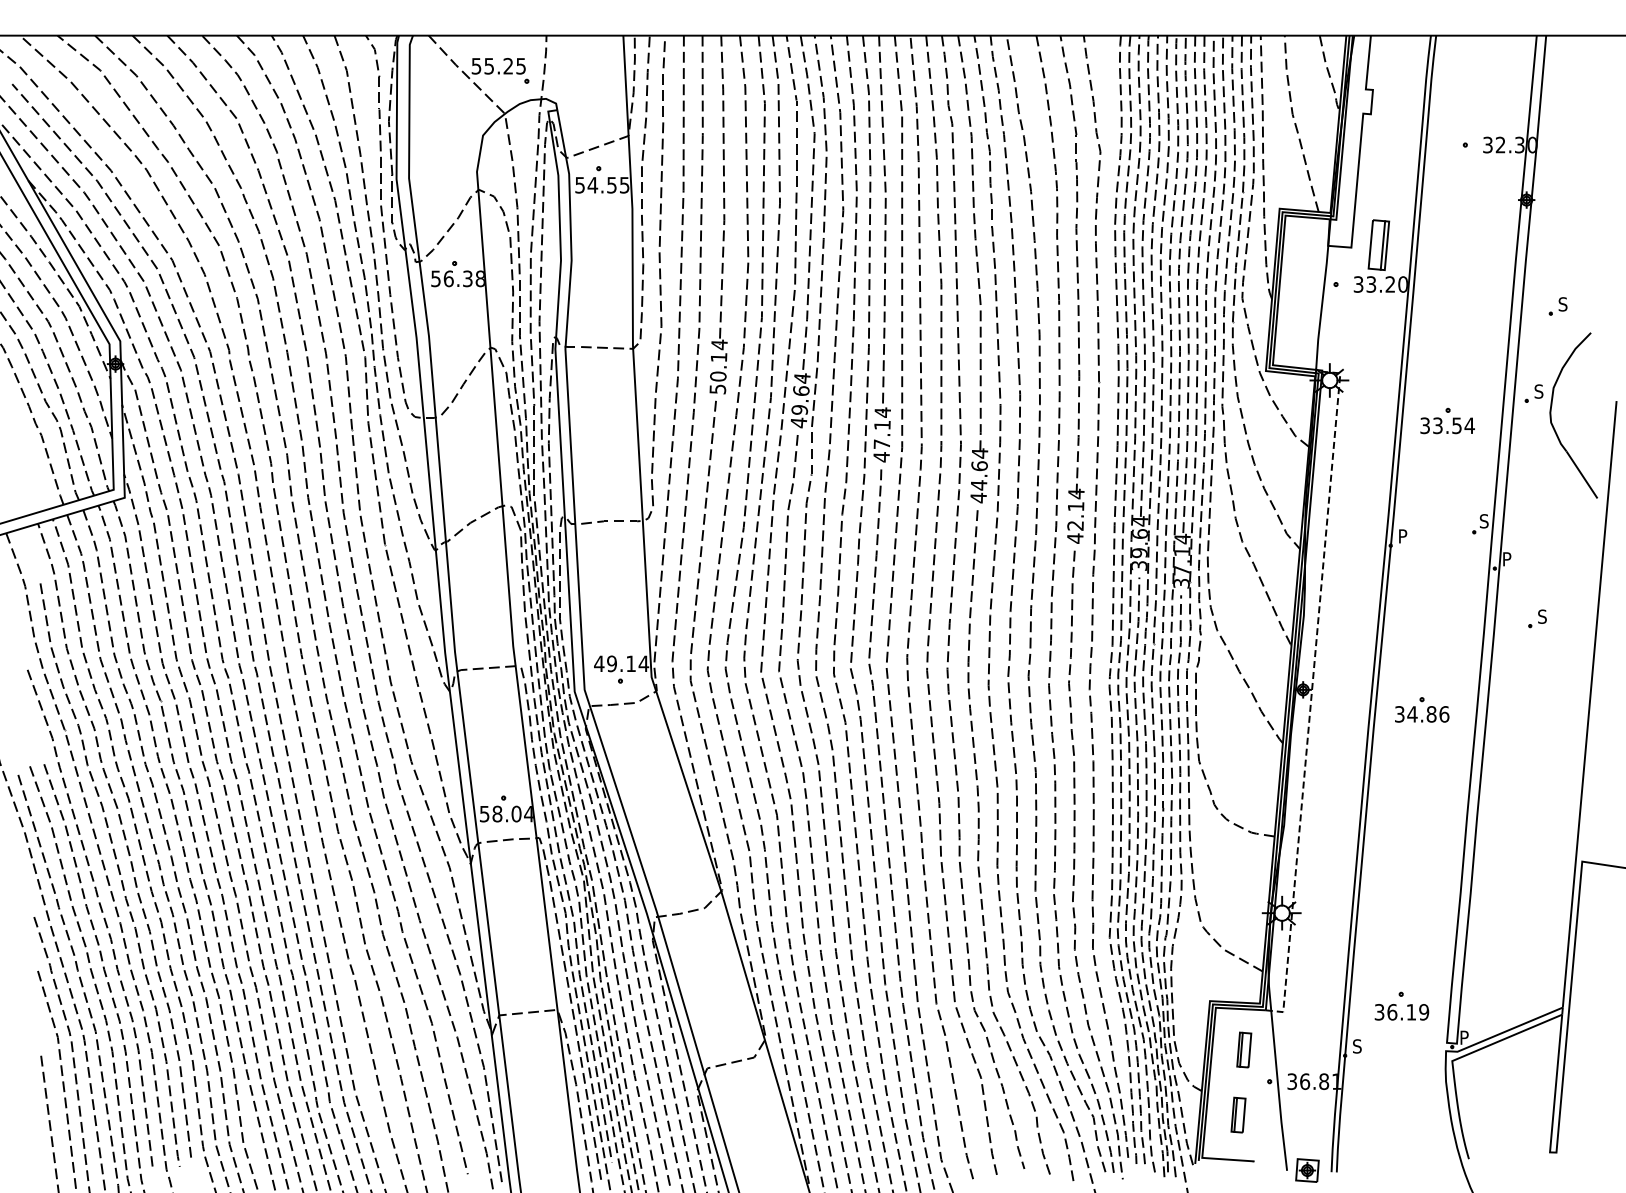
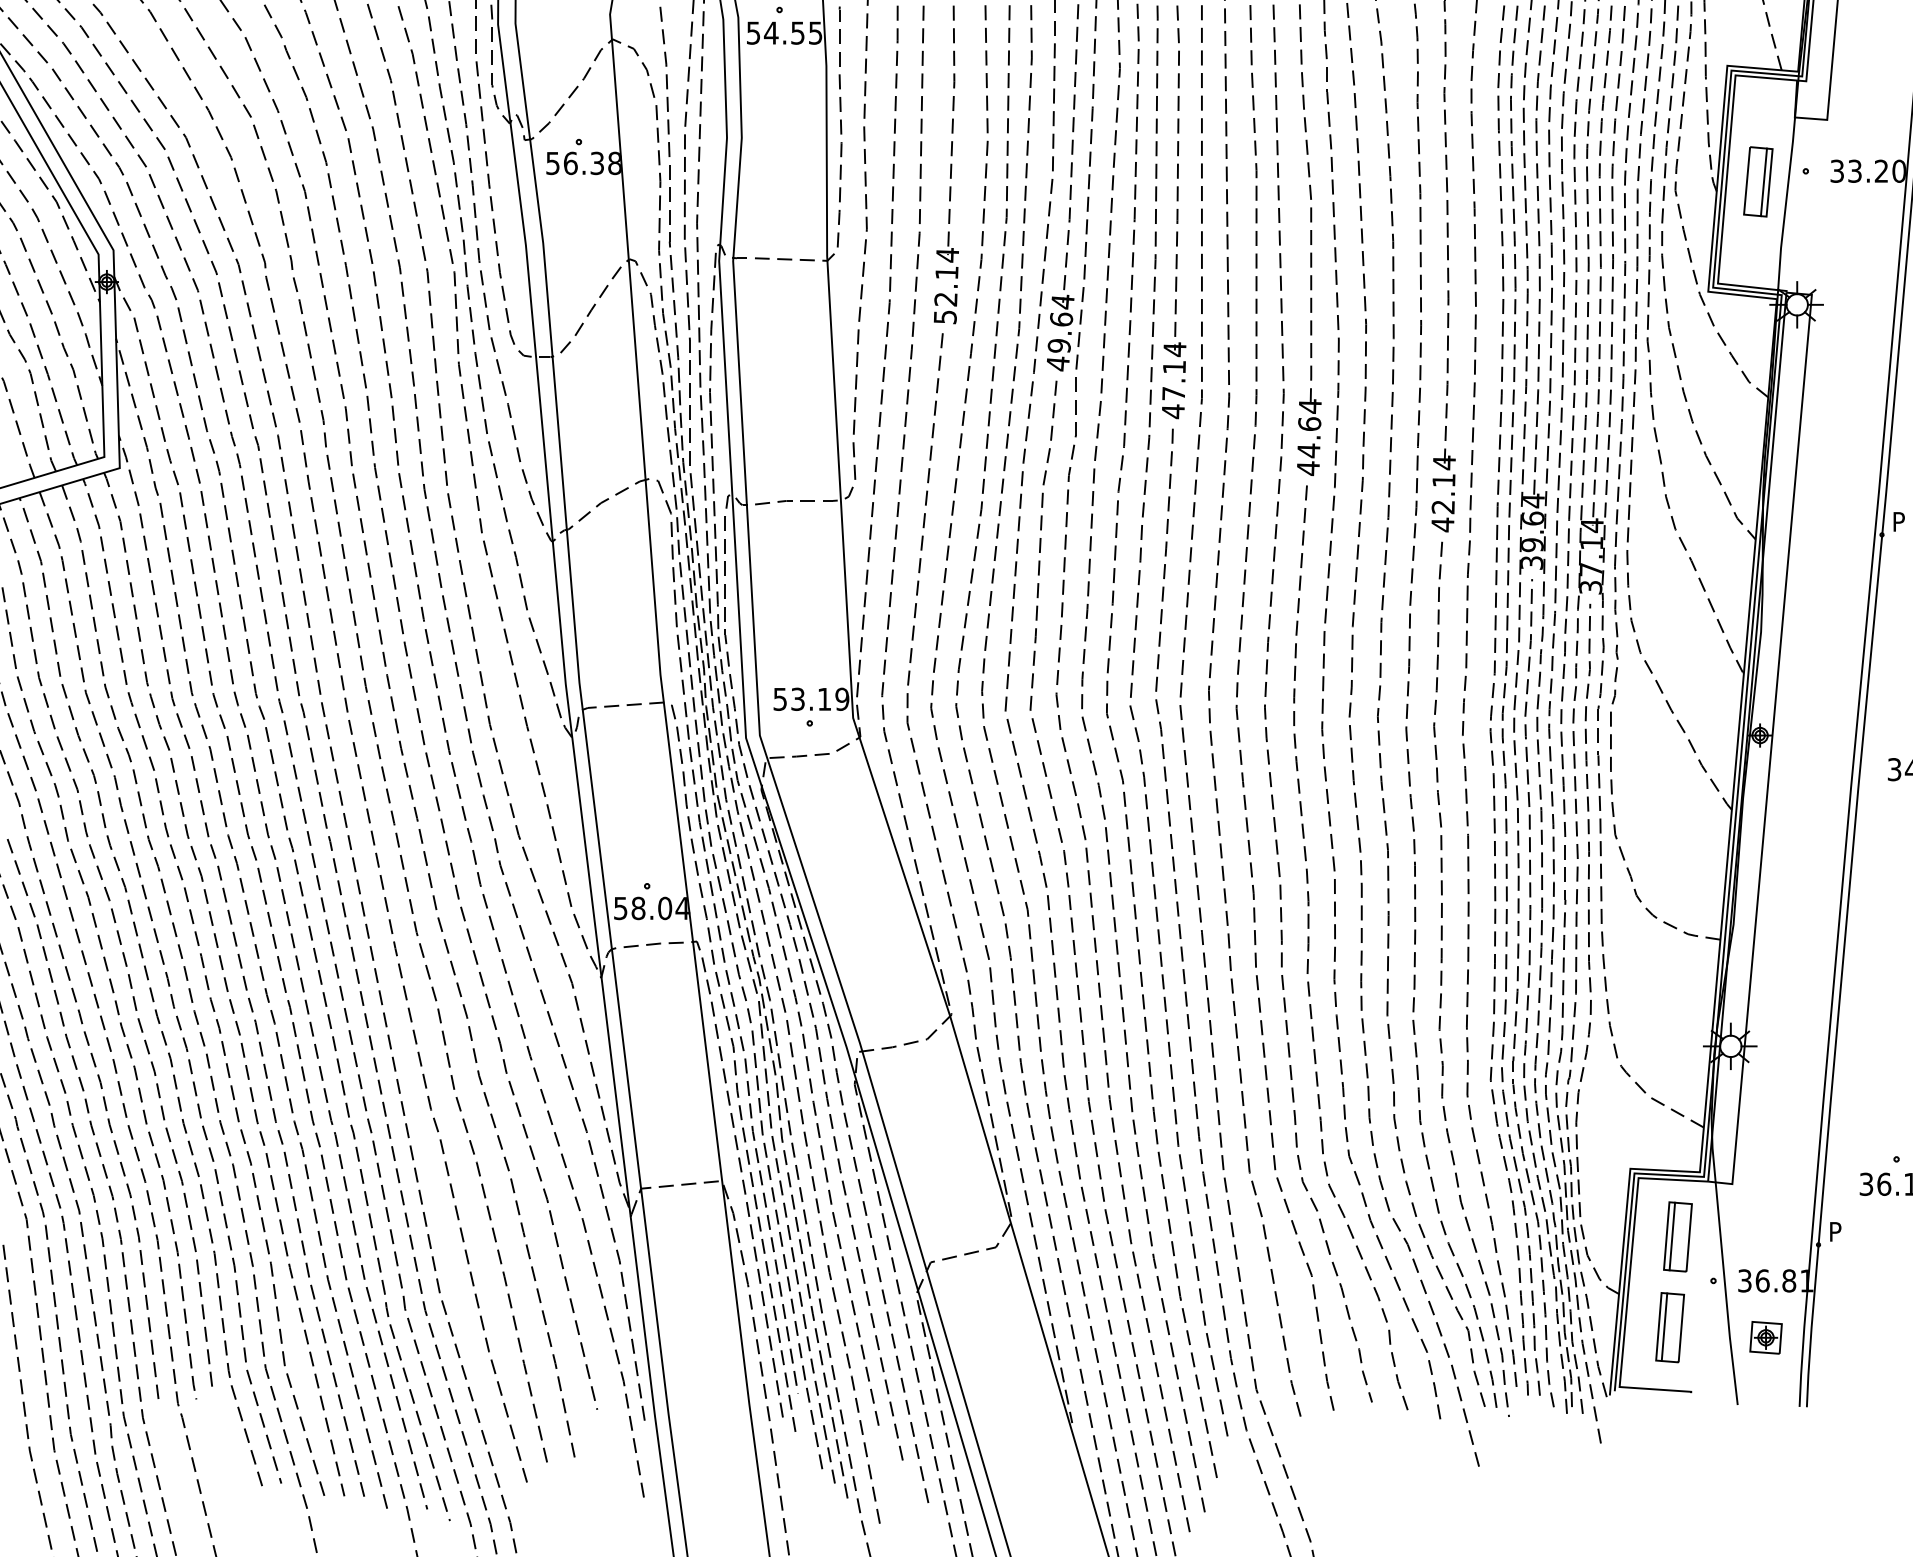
part: (1378, 244) -> (1757, 180), moved
text: (718, 376) -> (946, 299), 50.14 -> 52.14
text: (621, 663) -> (811, 698), 49.14 -> 53.19
line: (1311, 691) -> (1771, 737), dashed -> solid
text: (1357, 1046) -> (1835, 1231), S -> P
part: (1244, 1049) -> (1678, 1236), size x1.43
part: (1238, 1114) -> (1670, 1326), size x1.43
part: (1307, 1170) -> (1766, 1337), moved

